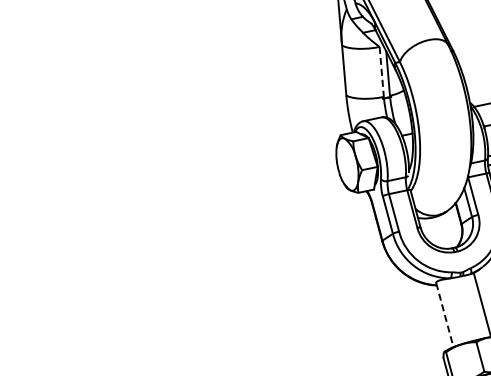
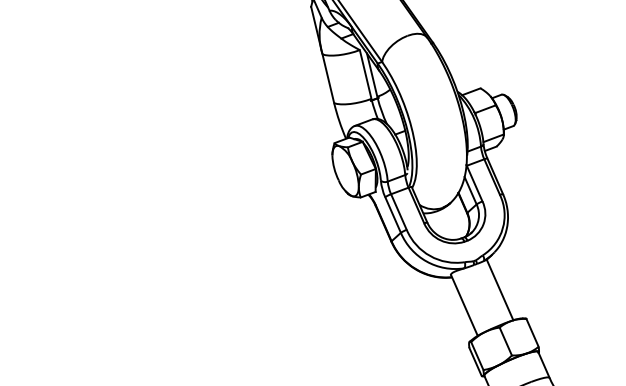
line: (381, 71) -> (365, 74), dashed -> solid
line: (444, 316) -> (464, 306), dashed -> solid

